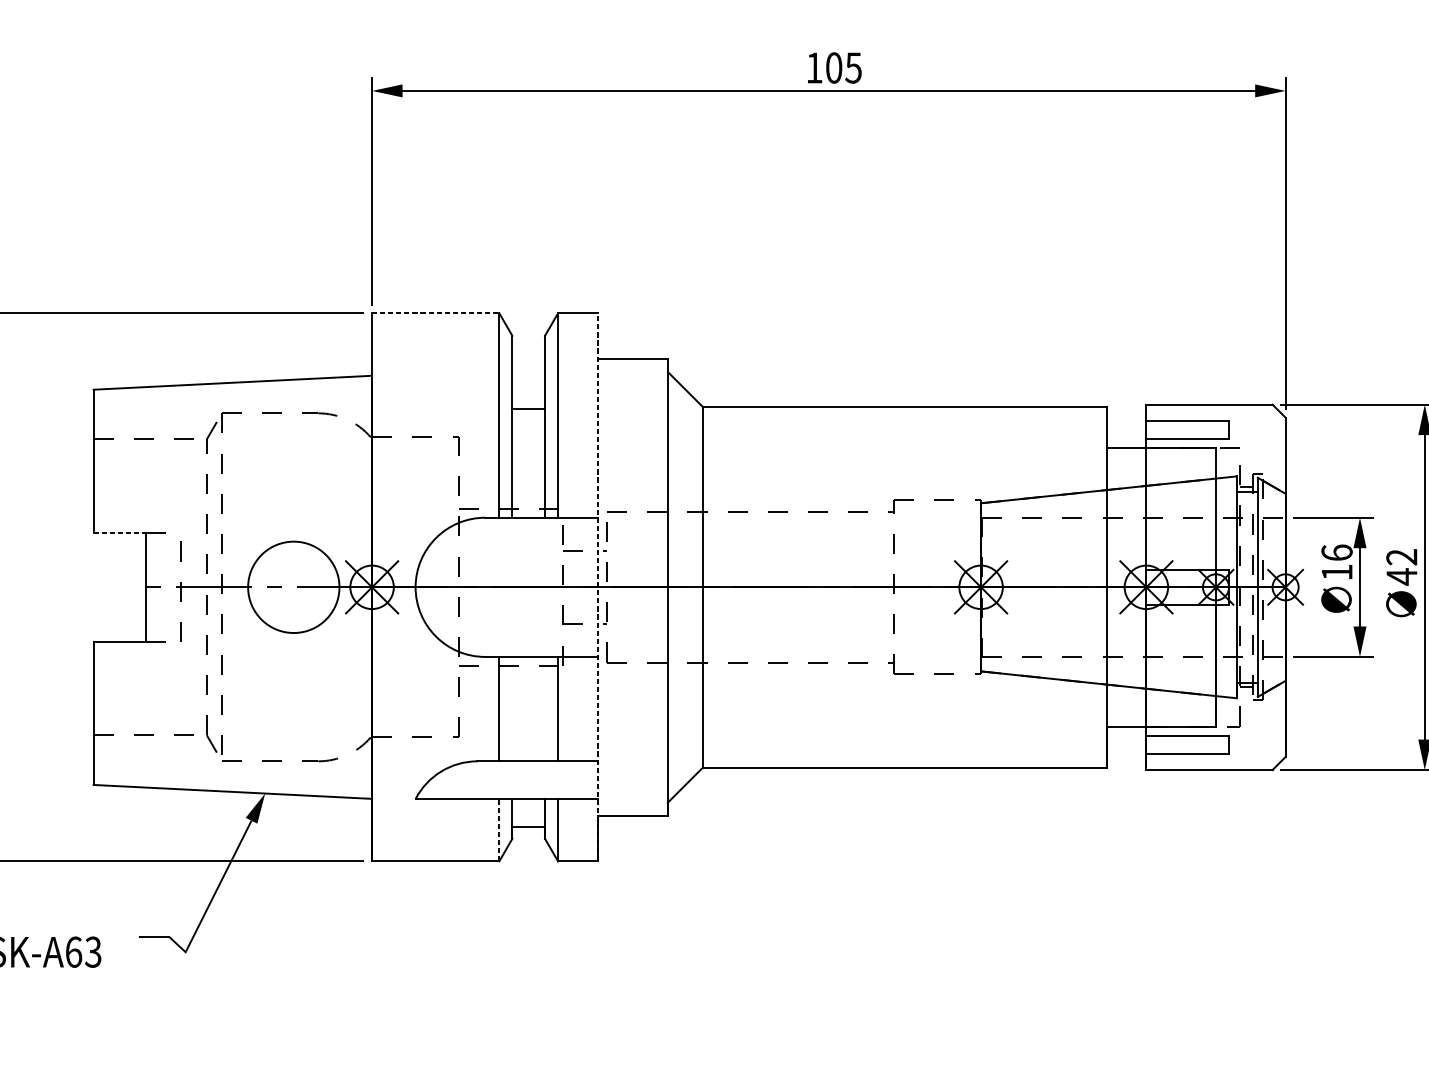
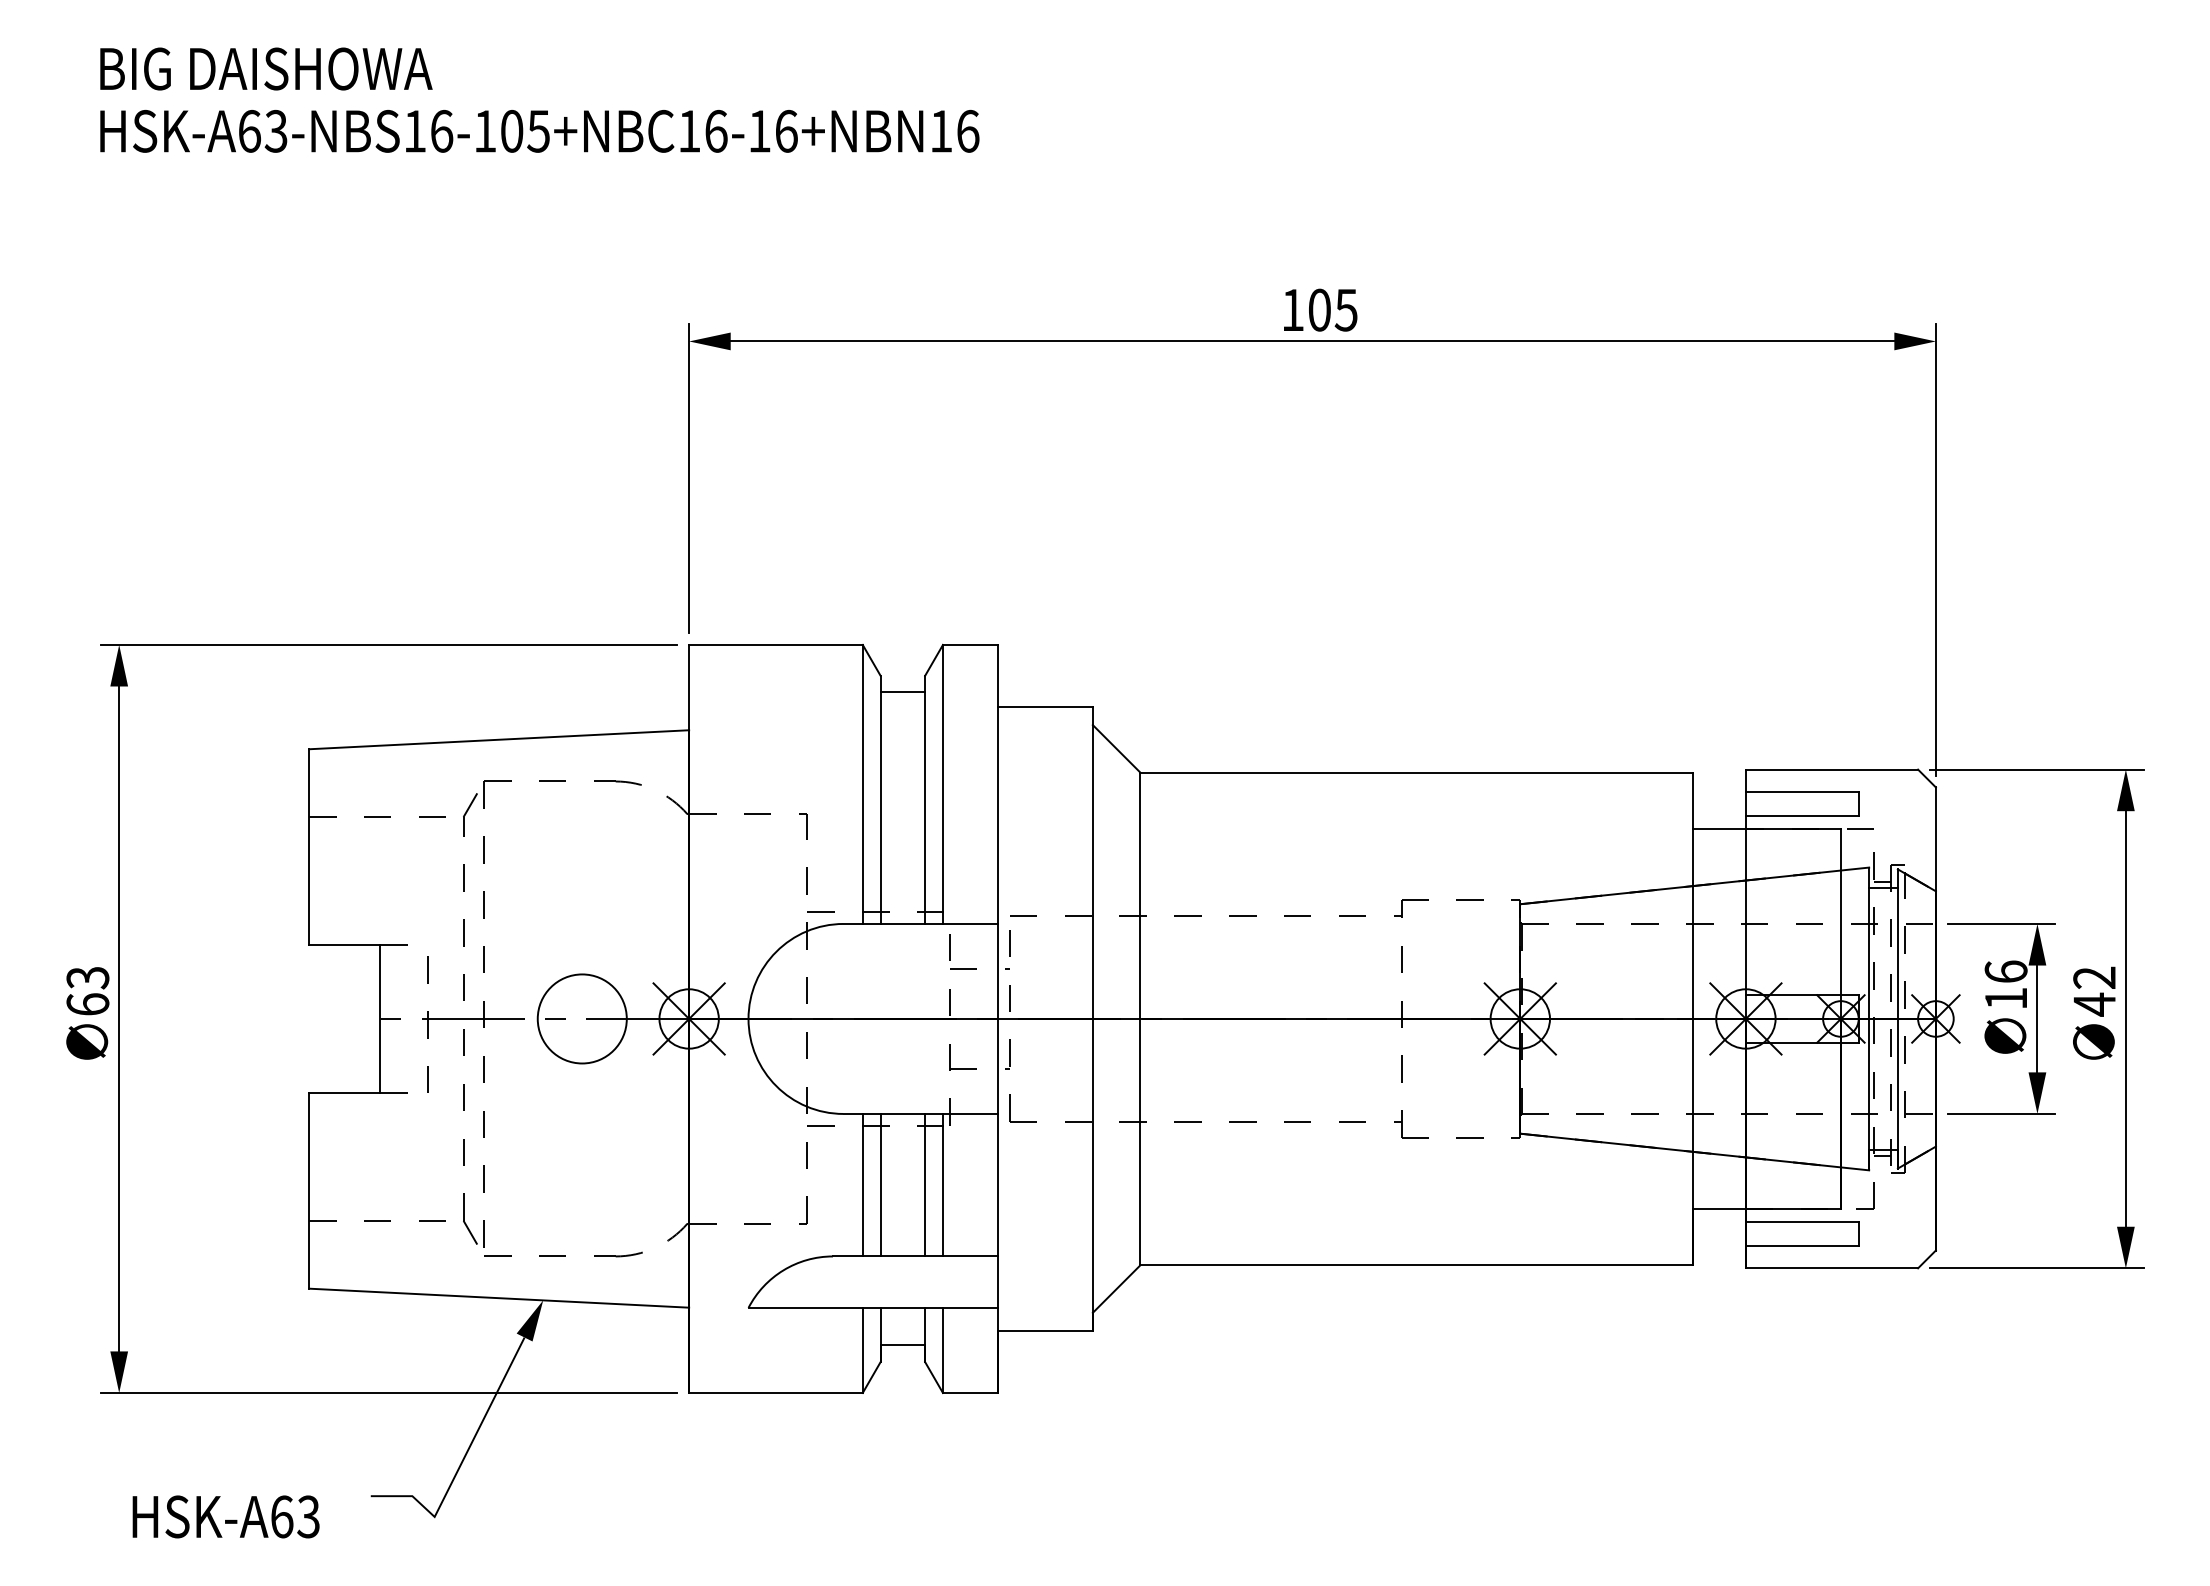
line: (435, 312) -> (775, 644), dashed -> solid
line: (528, 408) -> (902, 692), moved
line: (119, 532) -> (344, 944), dashed -> solid
circle: (293, 586) -> (581, 1018), size x0.71
line: (598, 586) -> (997, 1018), dashed -> solid
line: (512, 708) -> (880, 1184), added
line: (545, 708) -> (925, 1184), added
line: (499, 830) -> (862, 1350), dashed -> solid

